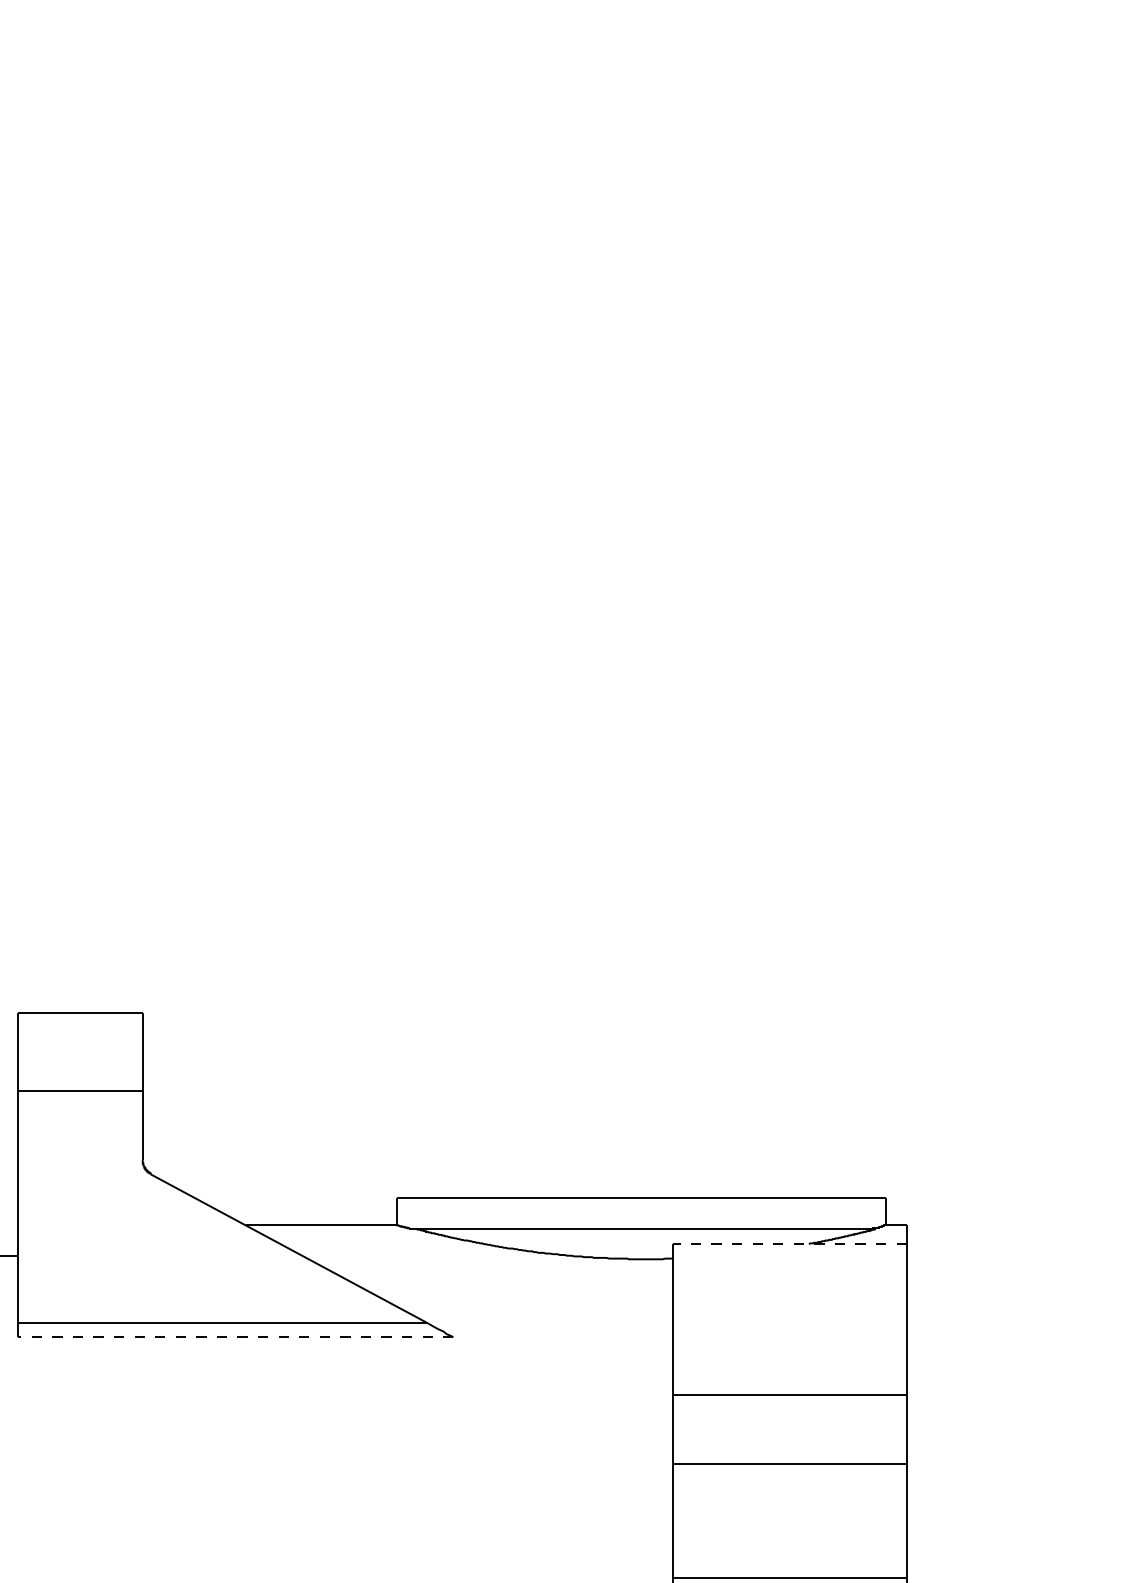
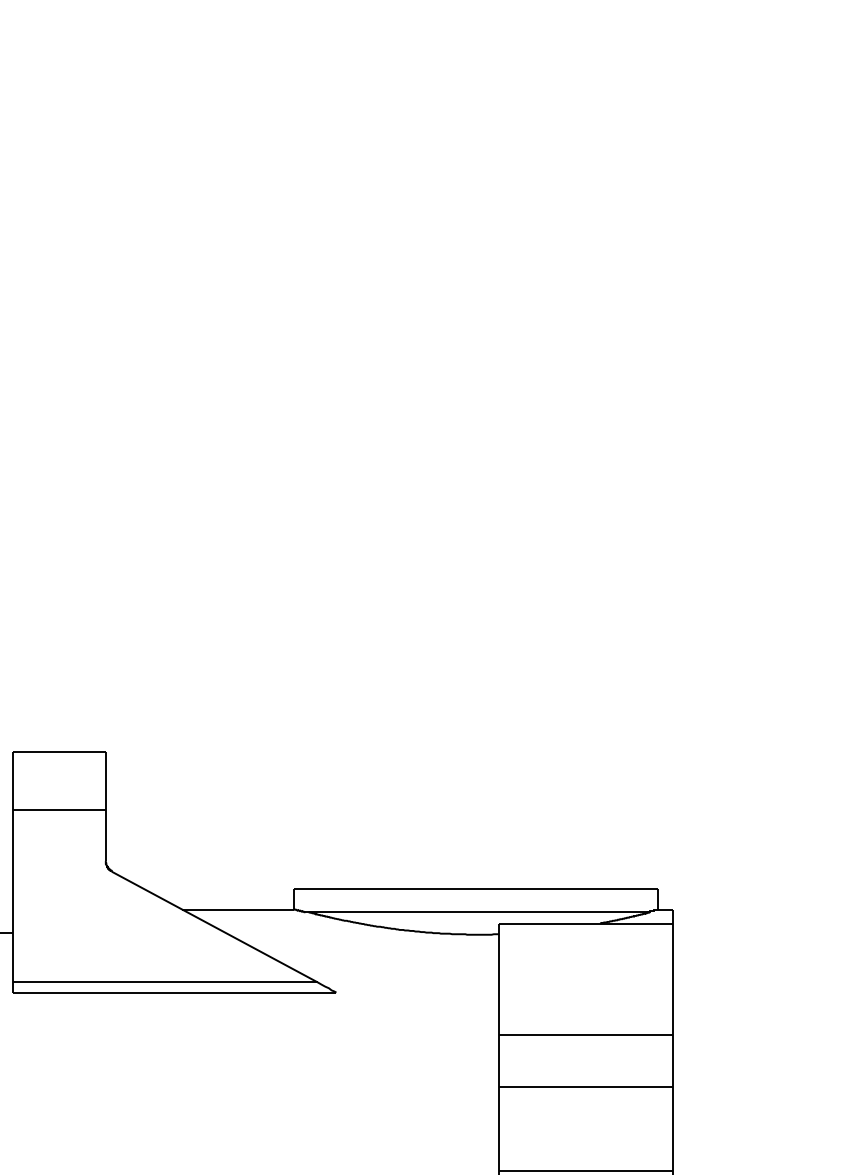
line: (789, 1244) -> (585, 923), dashed -> solid
line: (235, 1337) -> (174, 992), dashed -> solid

